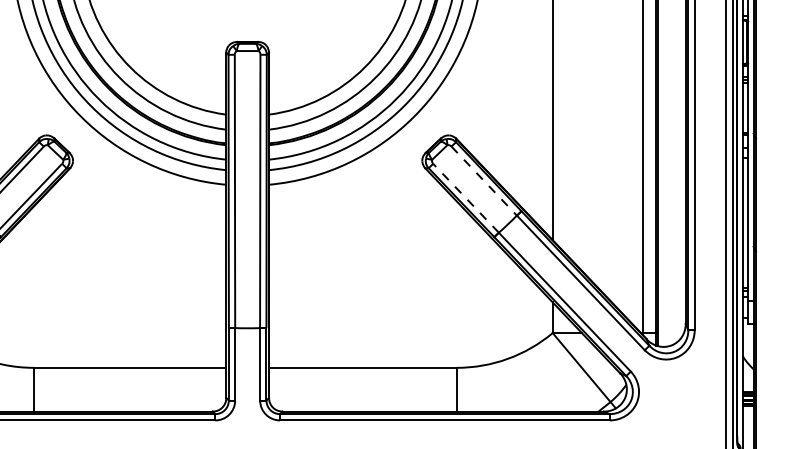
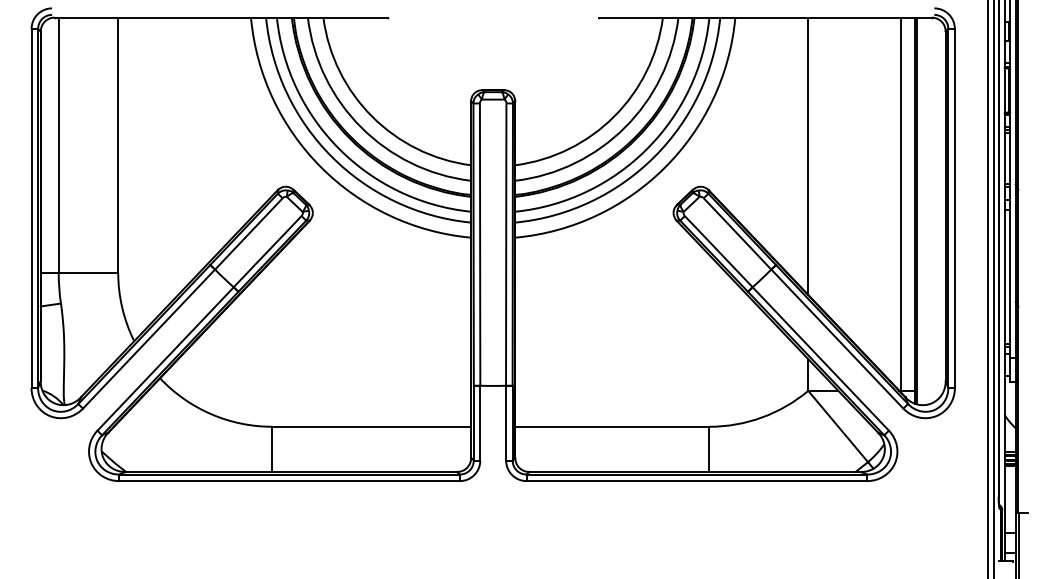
line: (484, 180) -> (737, 233), dashed -> solid
line: (465, 198) -> (718, 251), dashed -> solid

